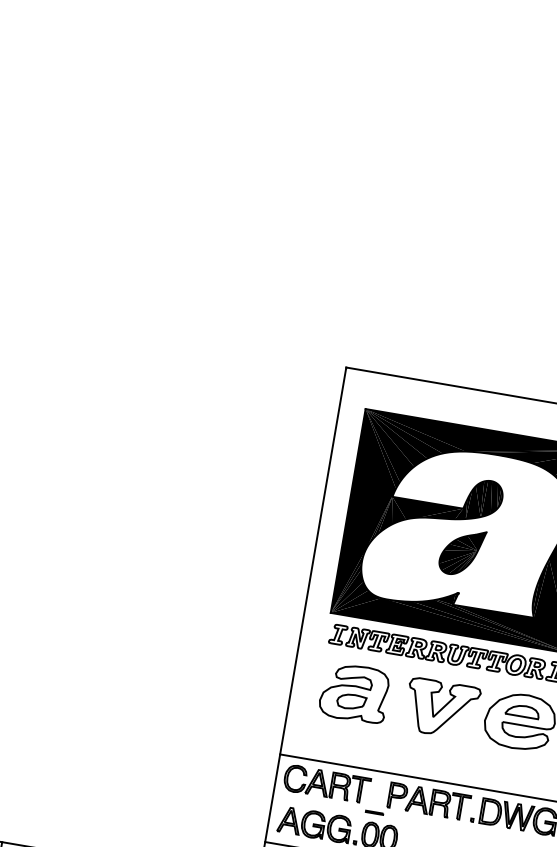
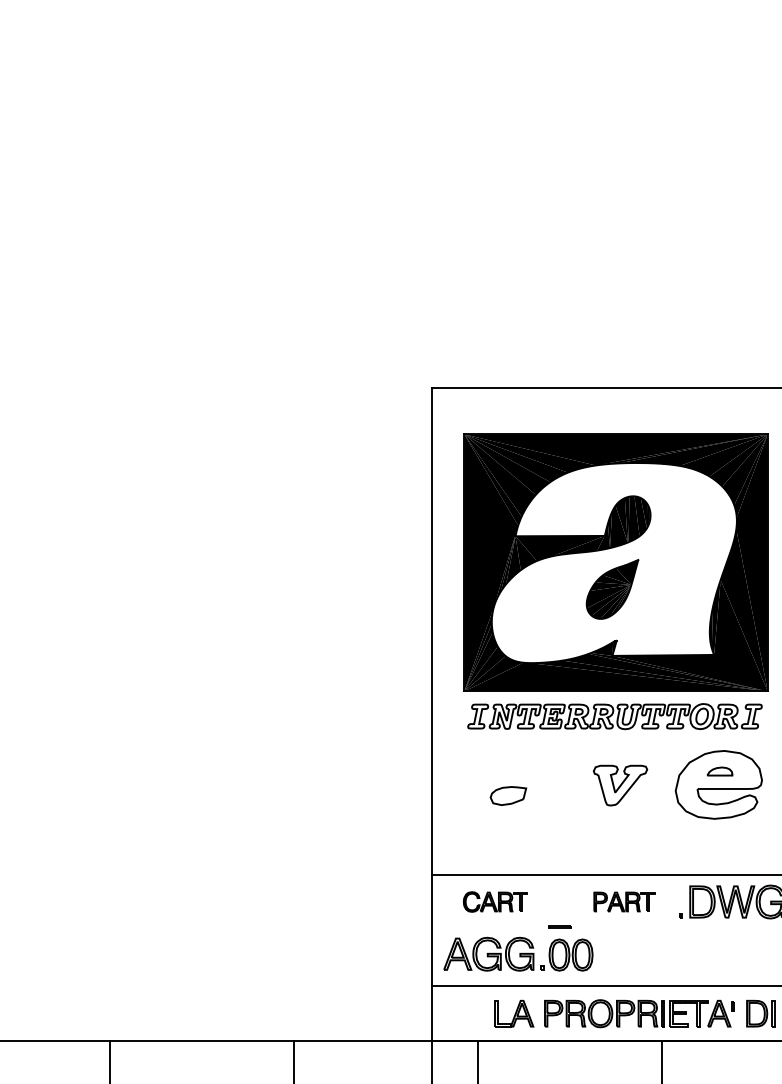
part: (354, 693) -> (510, 784), removed
part: (441, 708) -> (620, 785), size x0.6
part: (522, 711) -> (719, 771), size x0.6
part: (326, 783) -> (495, 901), size x0.6
part: (429, 801) -> (624, 901), size x0.6

